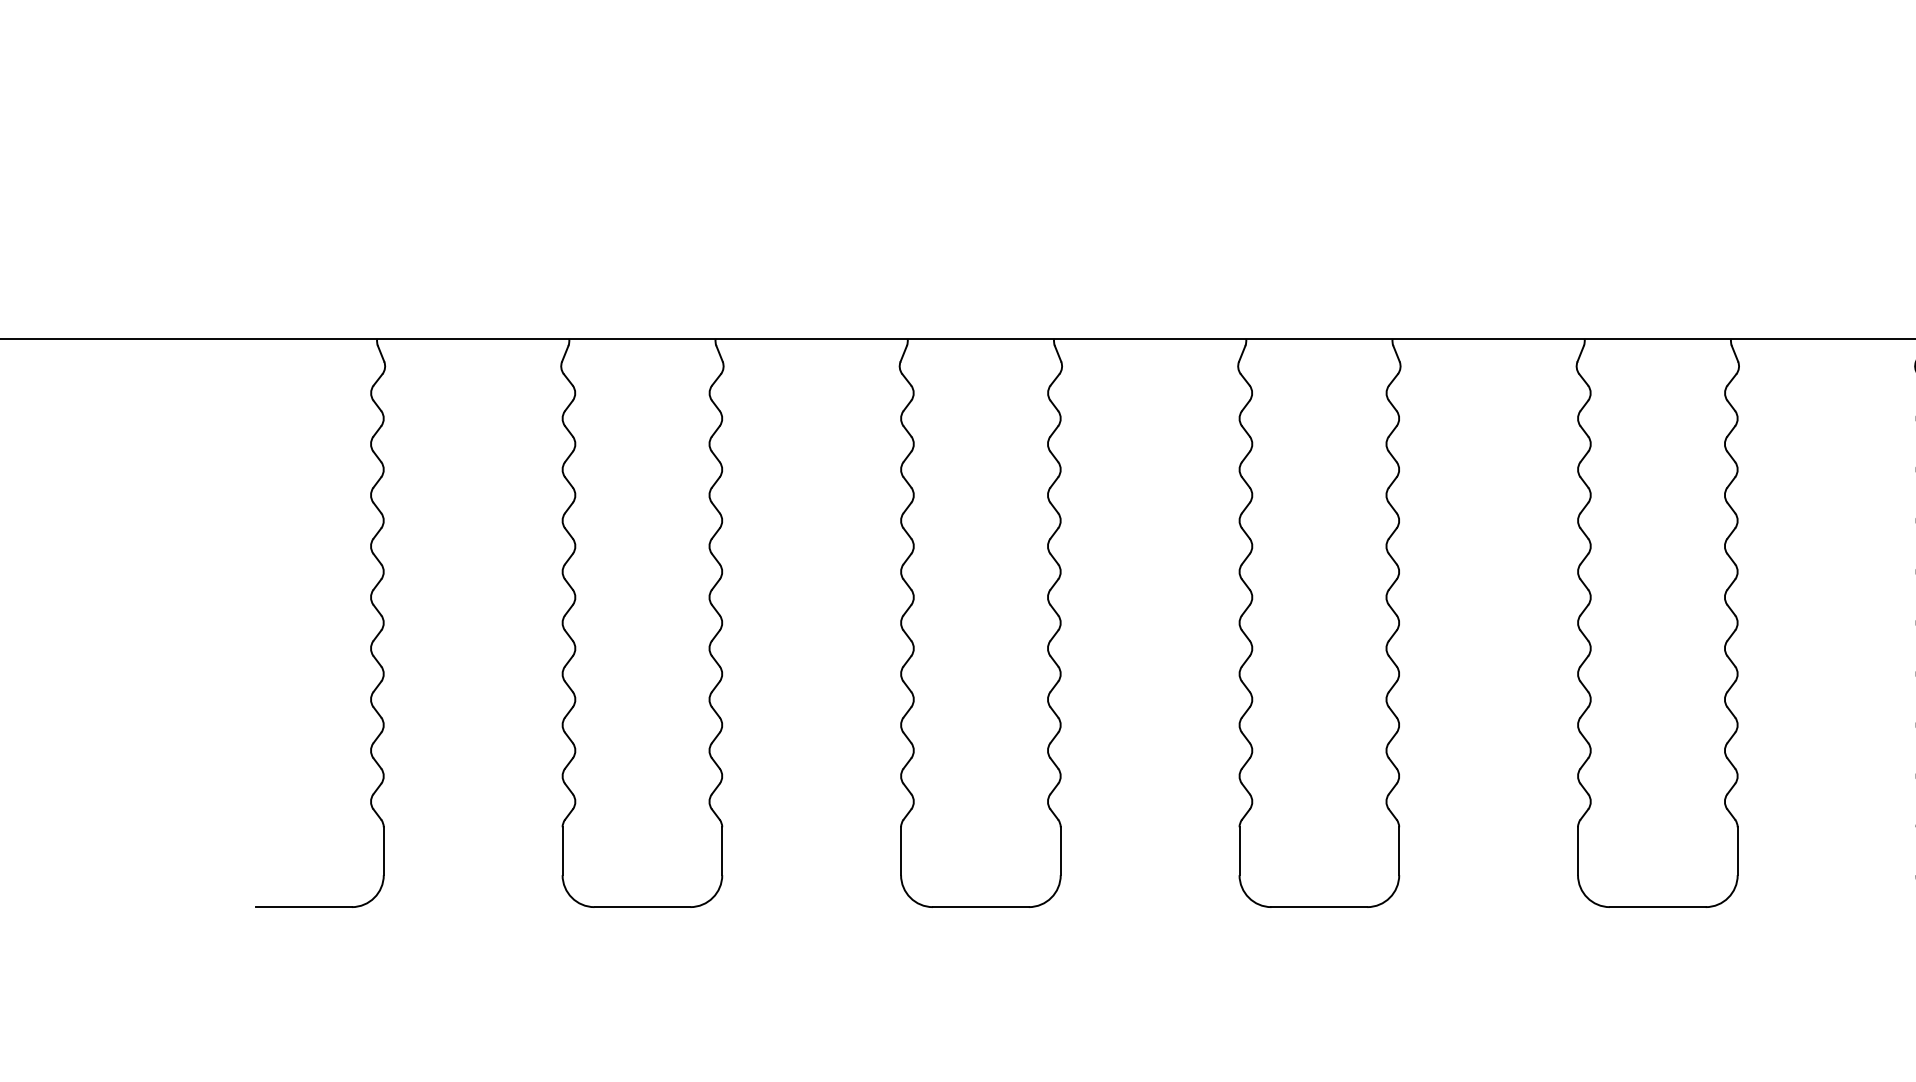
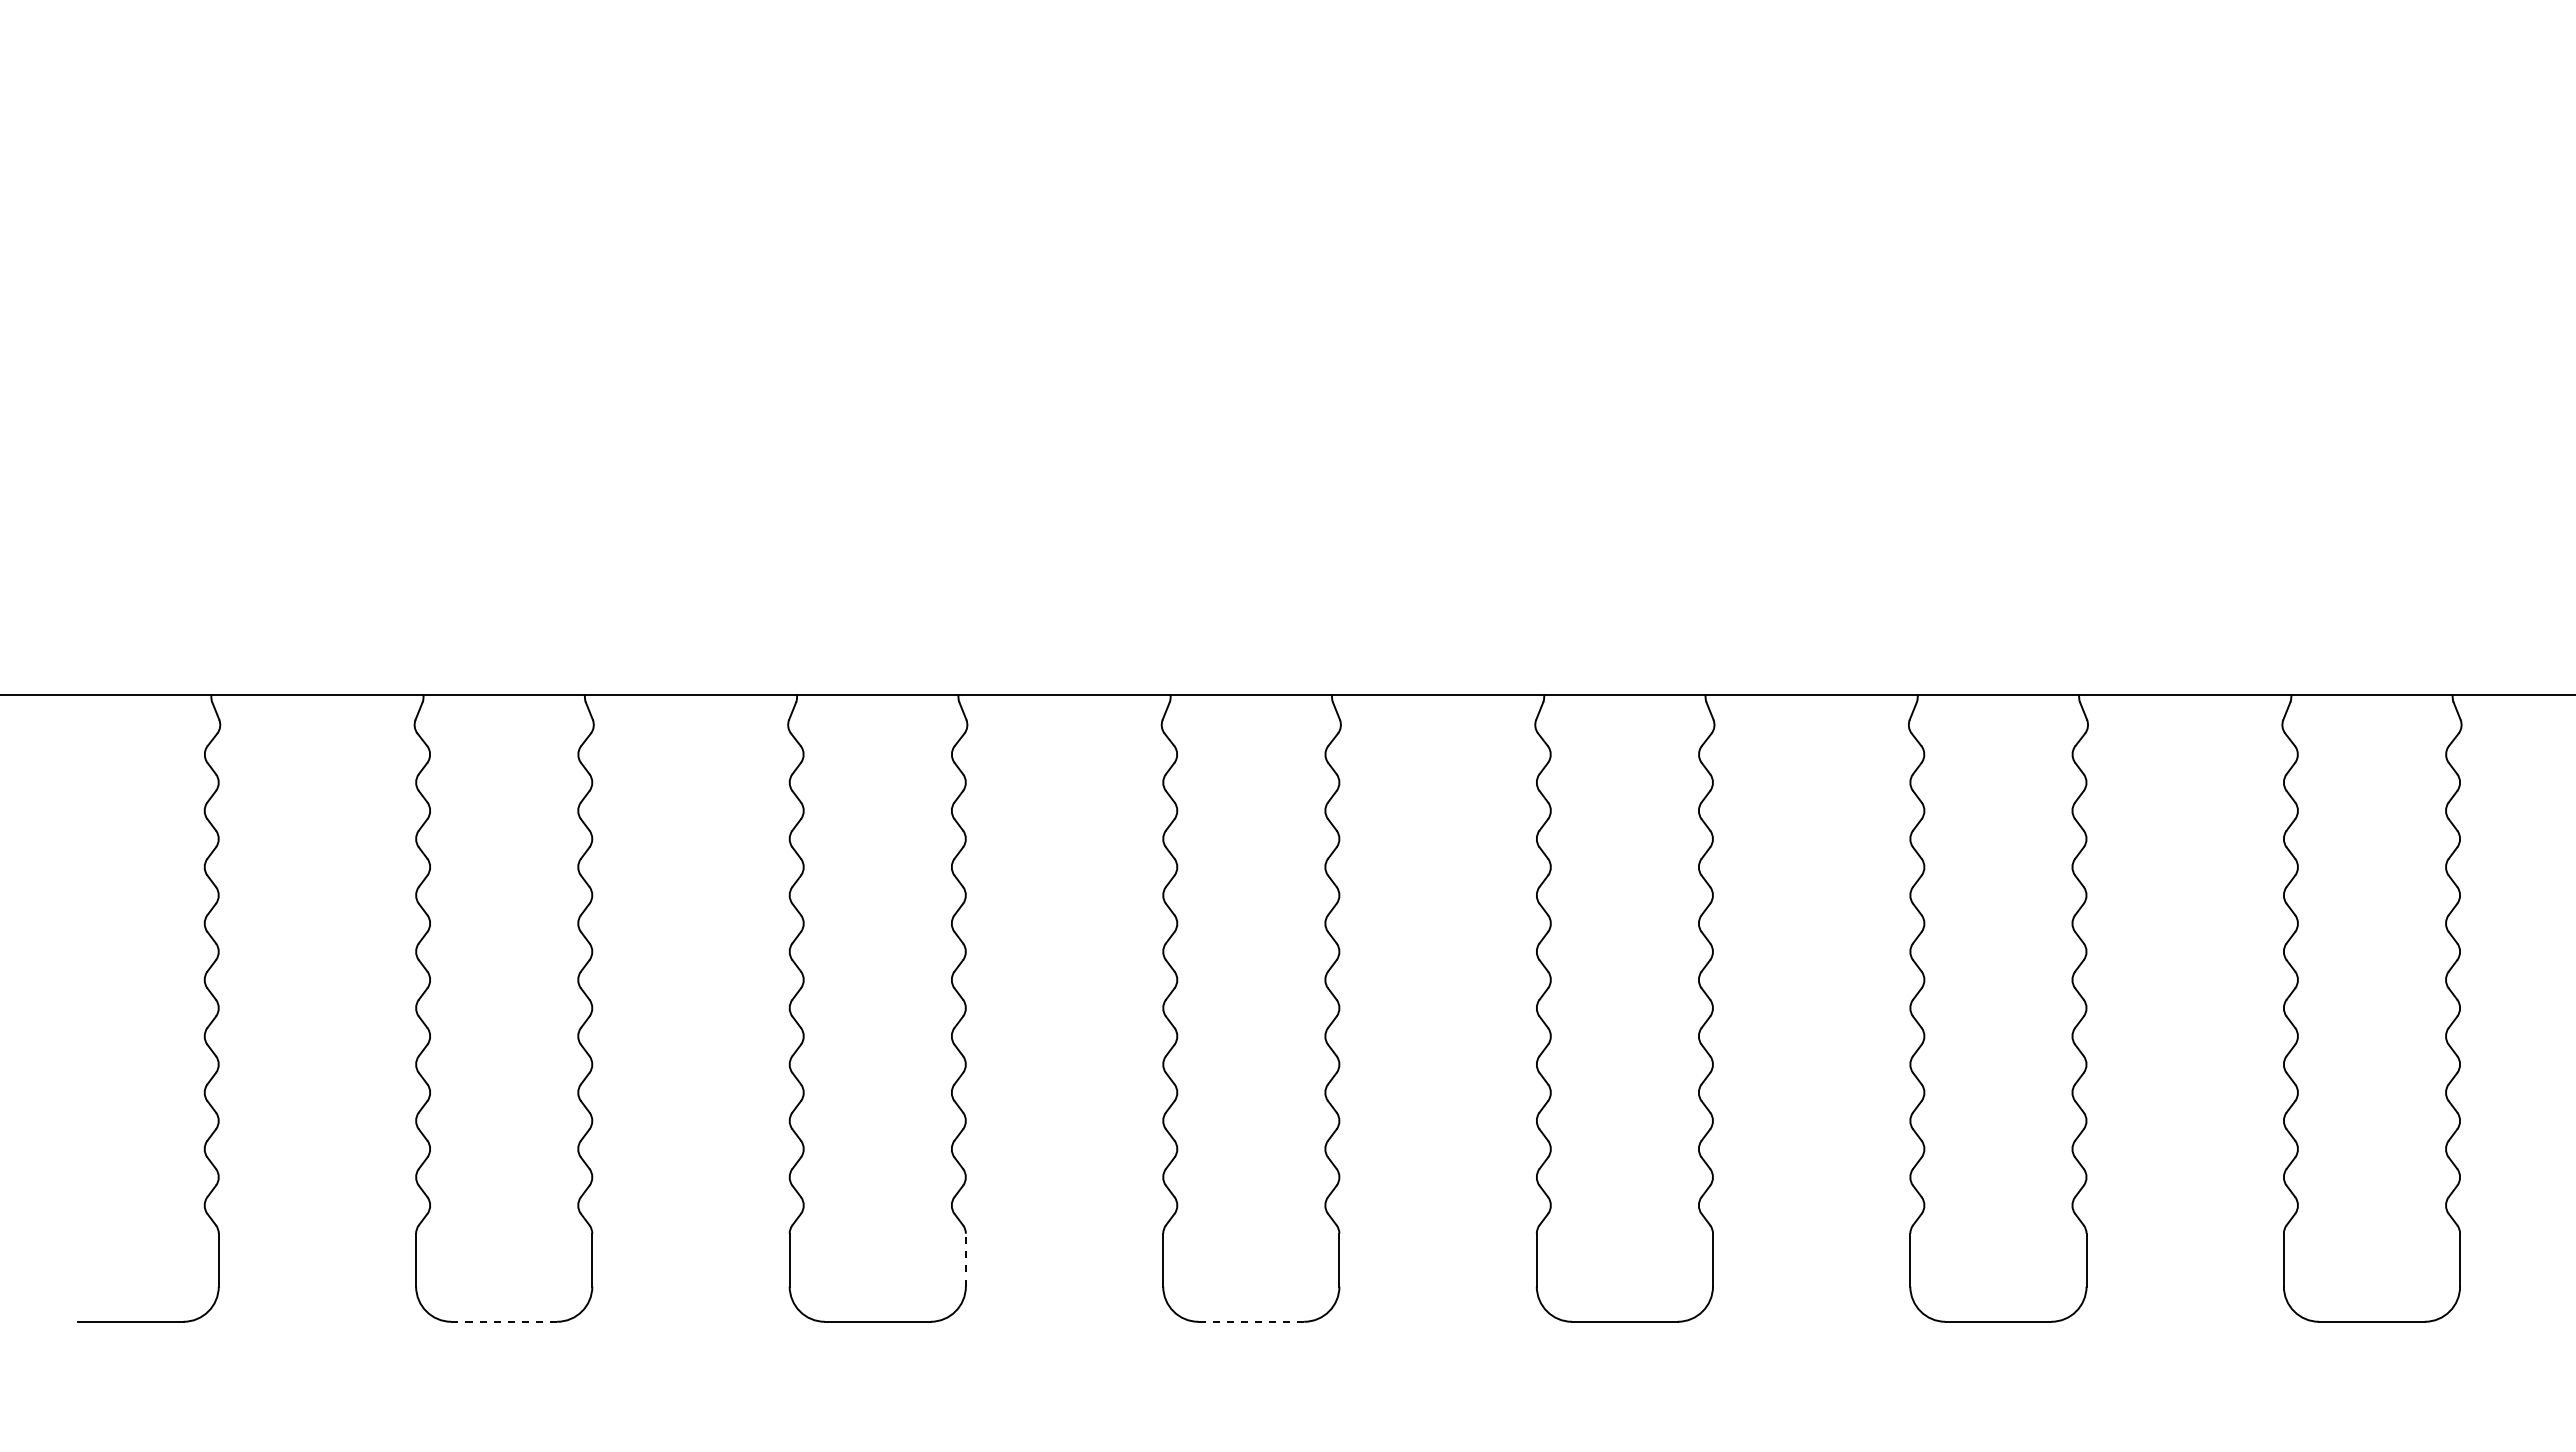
line: (1060, 850) -> (965, 1259), solid -> dashed
line: (642, 906) -> (504, 1321), solid -> dashed
line: (1319, 906) -> (1251, 1321), solid -> dashed

